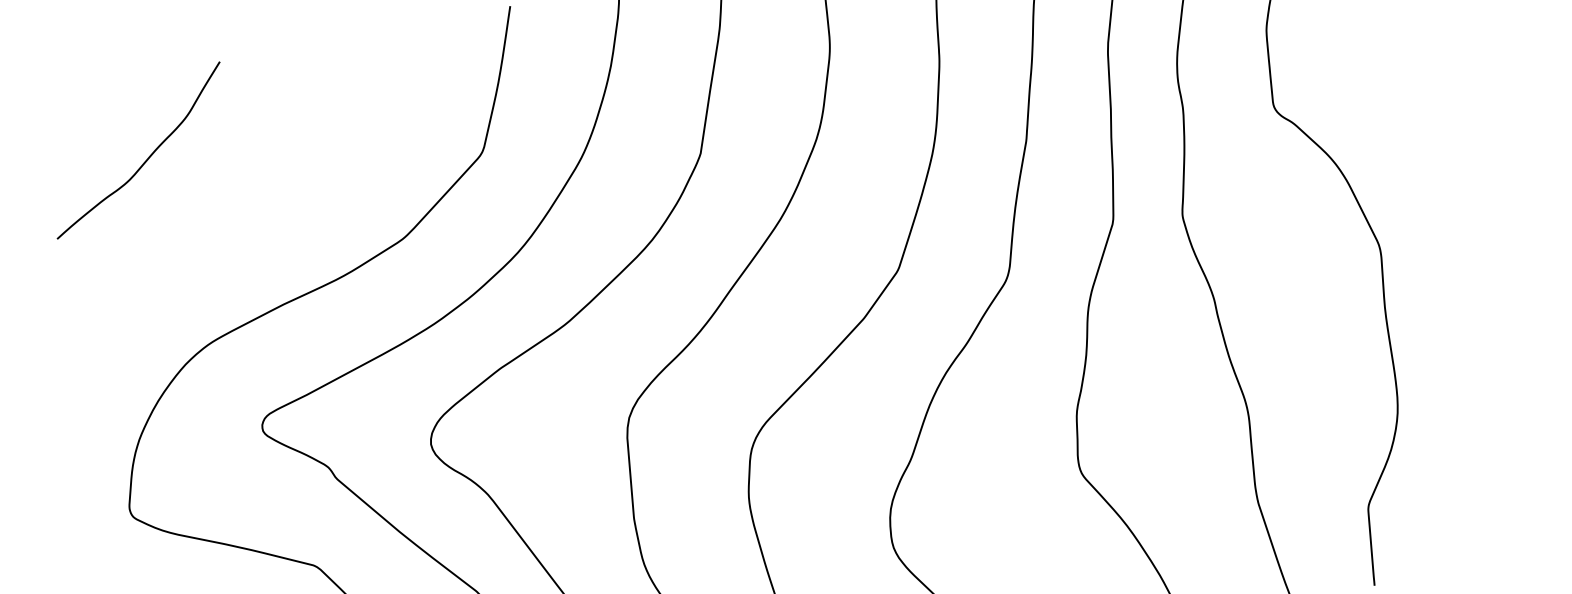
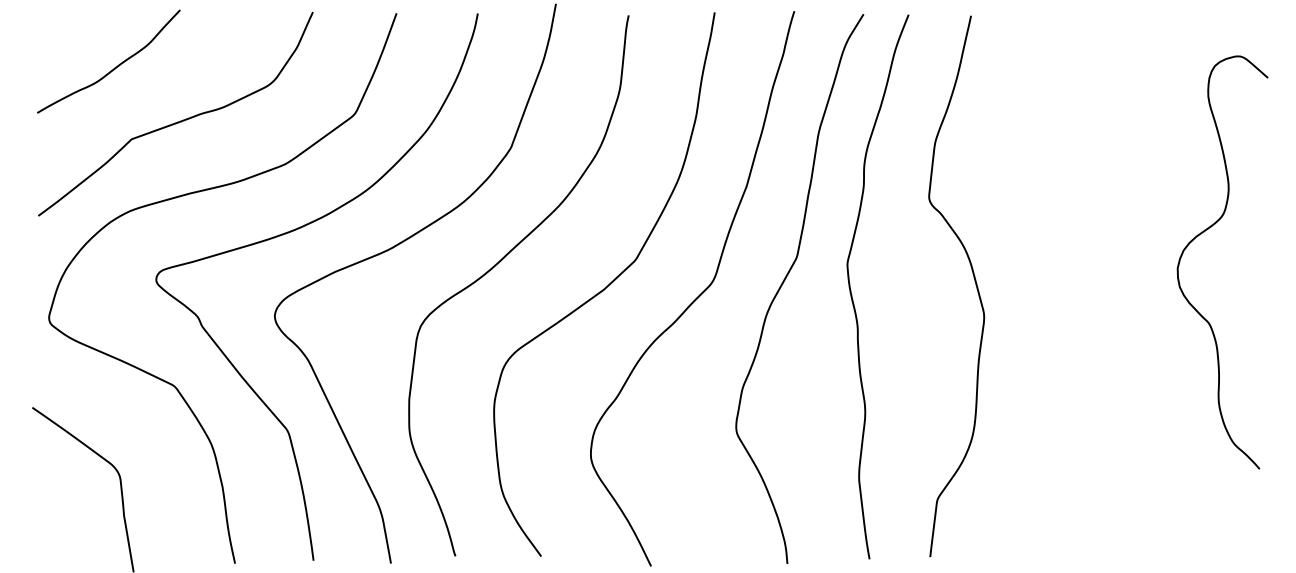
curve: (247, 211) -> (177, 121), added

